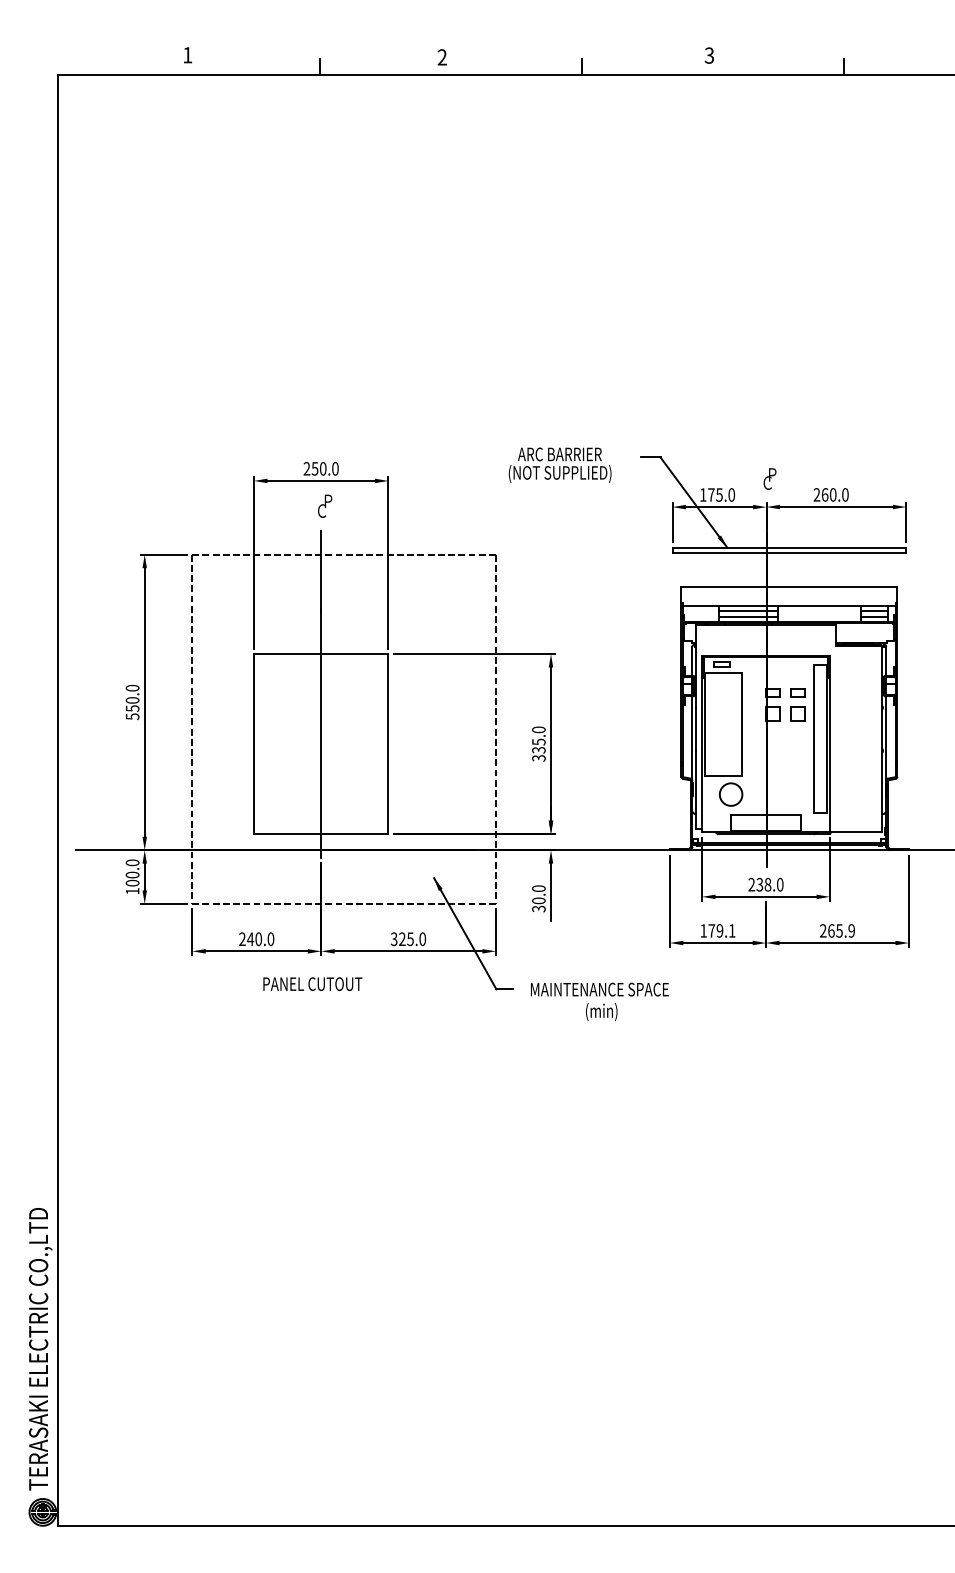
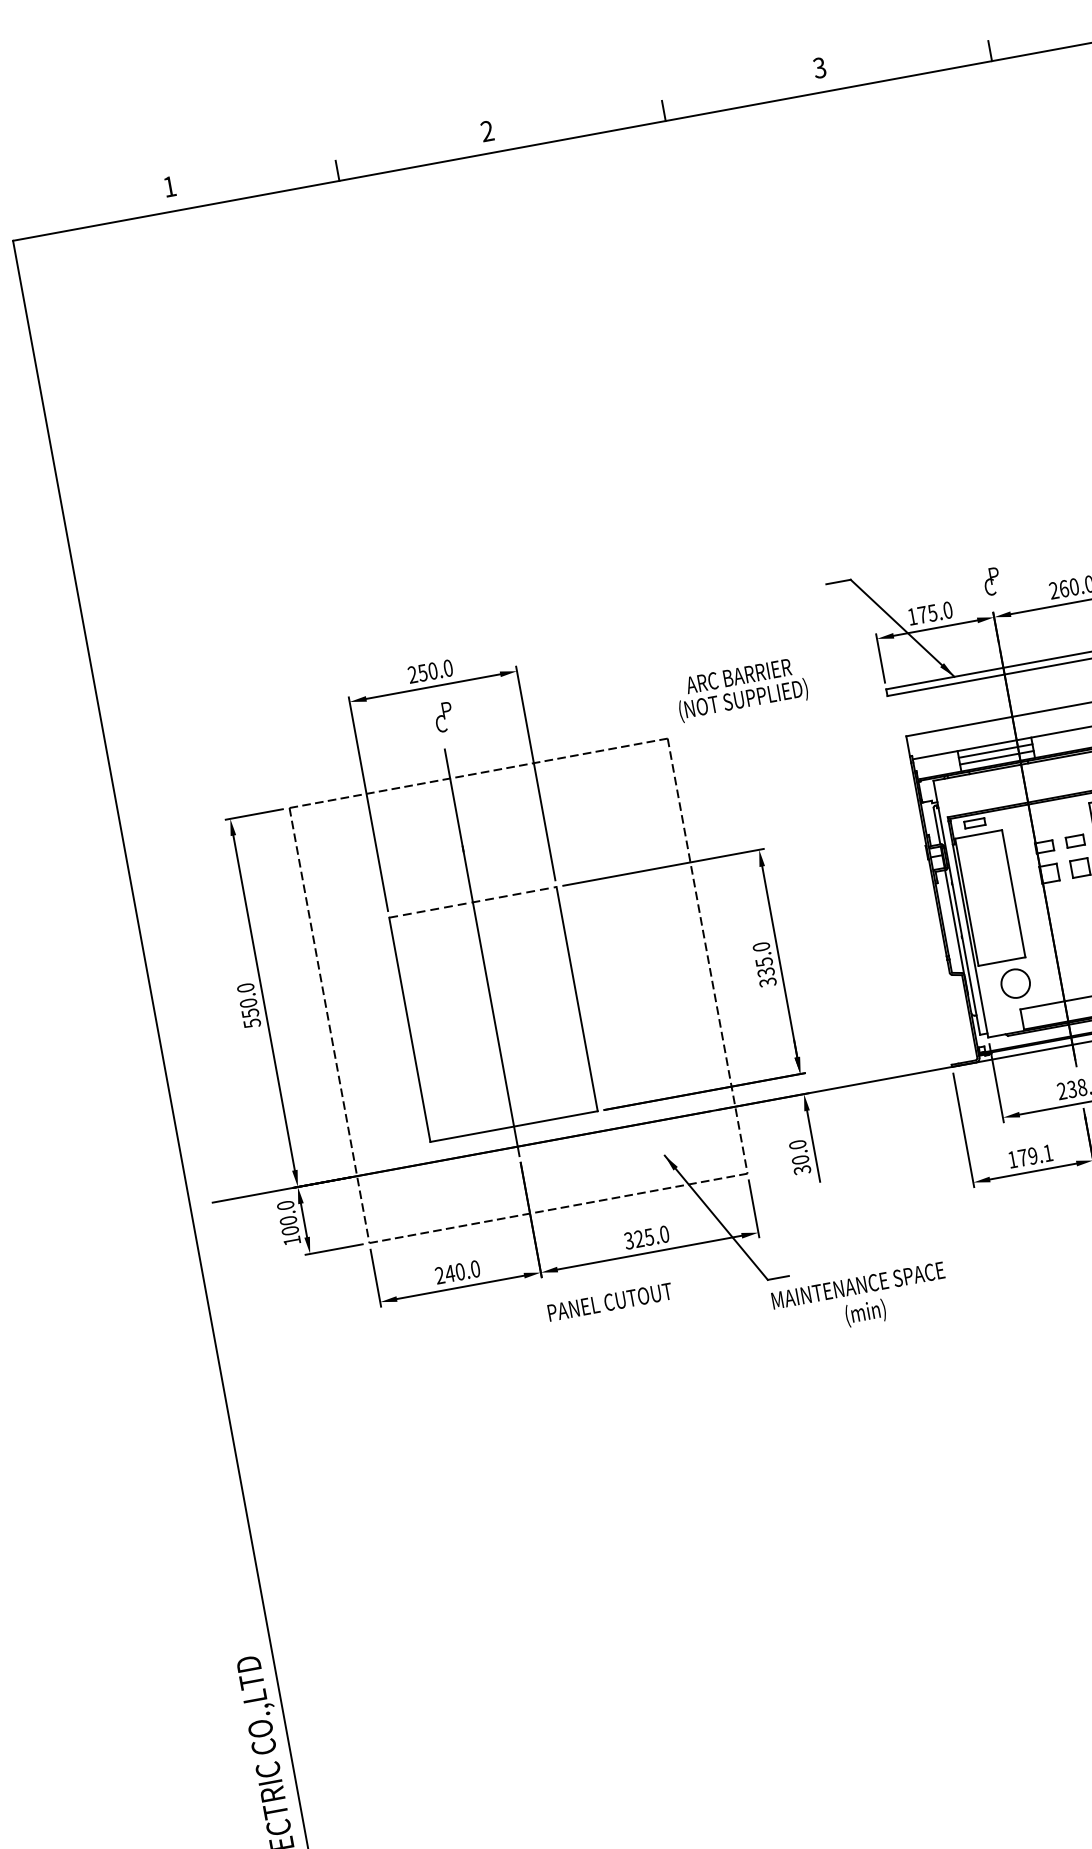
text: (559, 464) -> (740, 688), moved
line: (321, 654) -> (473, 902), solid -> dashed
text: (312, 983) -> (609, 1301), moved
text: (599, 1001) -> (860, 1300), moved

